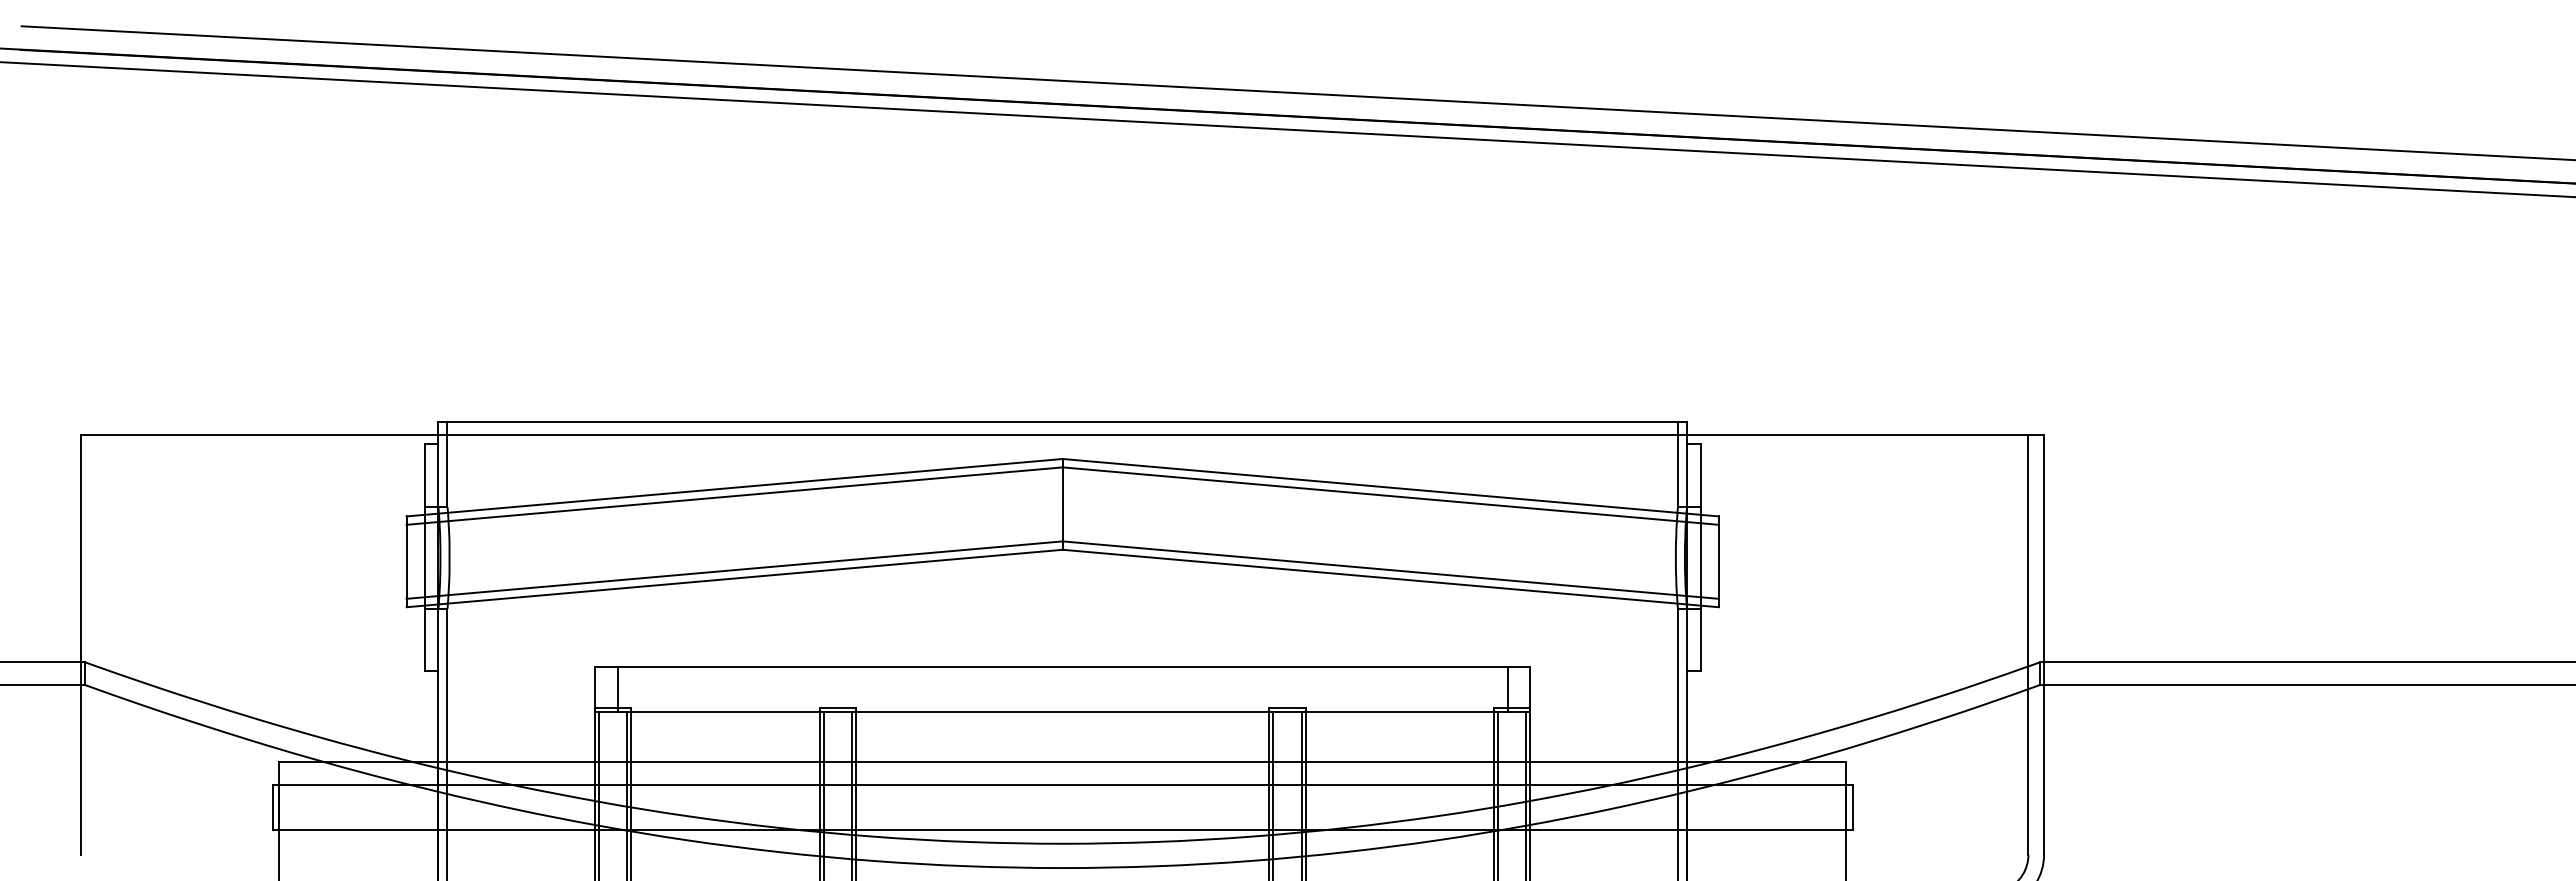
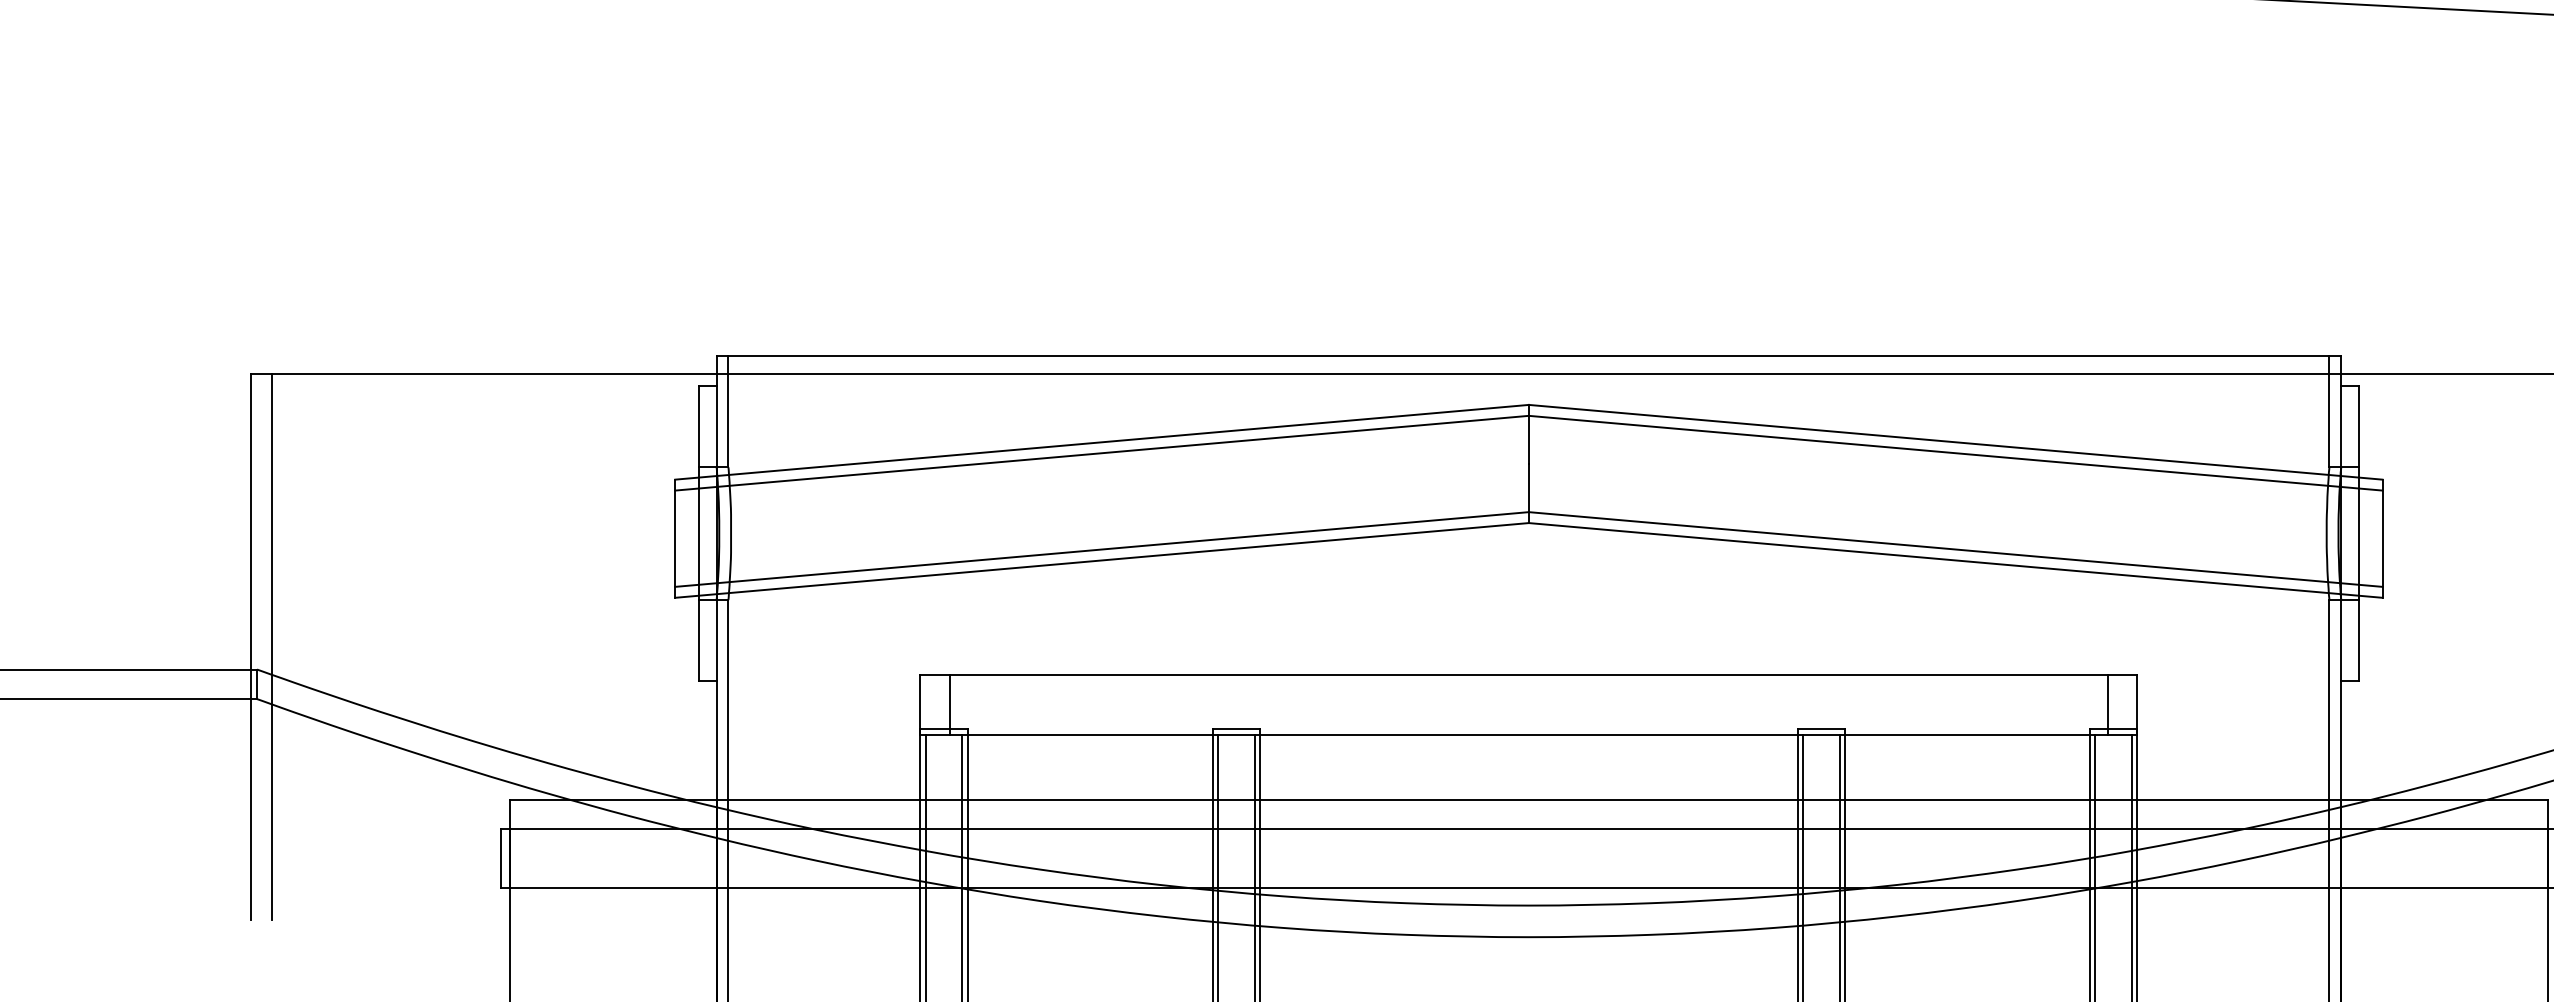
line: (96, 644) -> (271, 646), added

